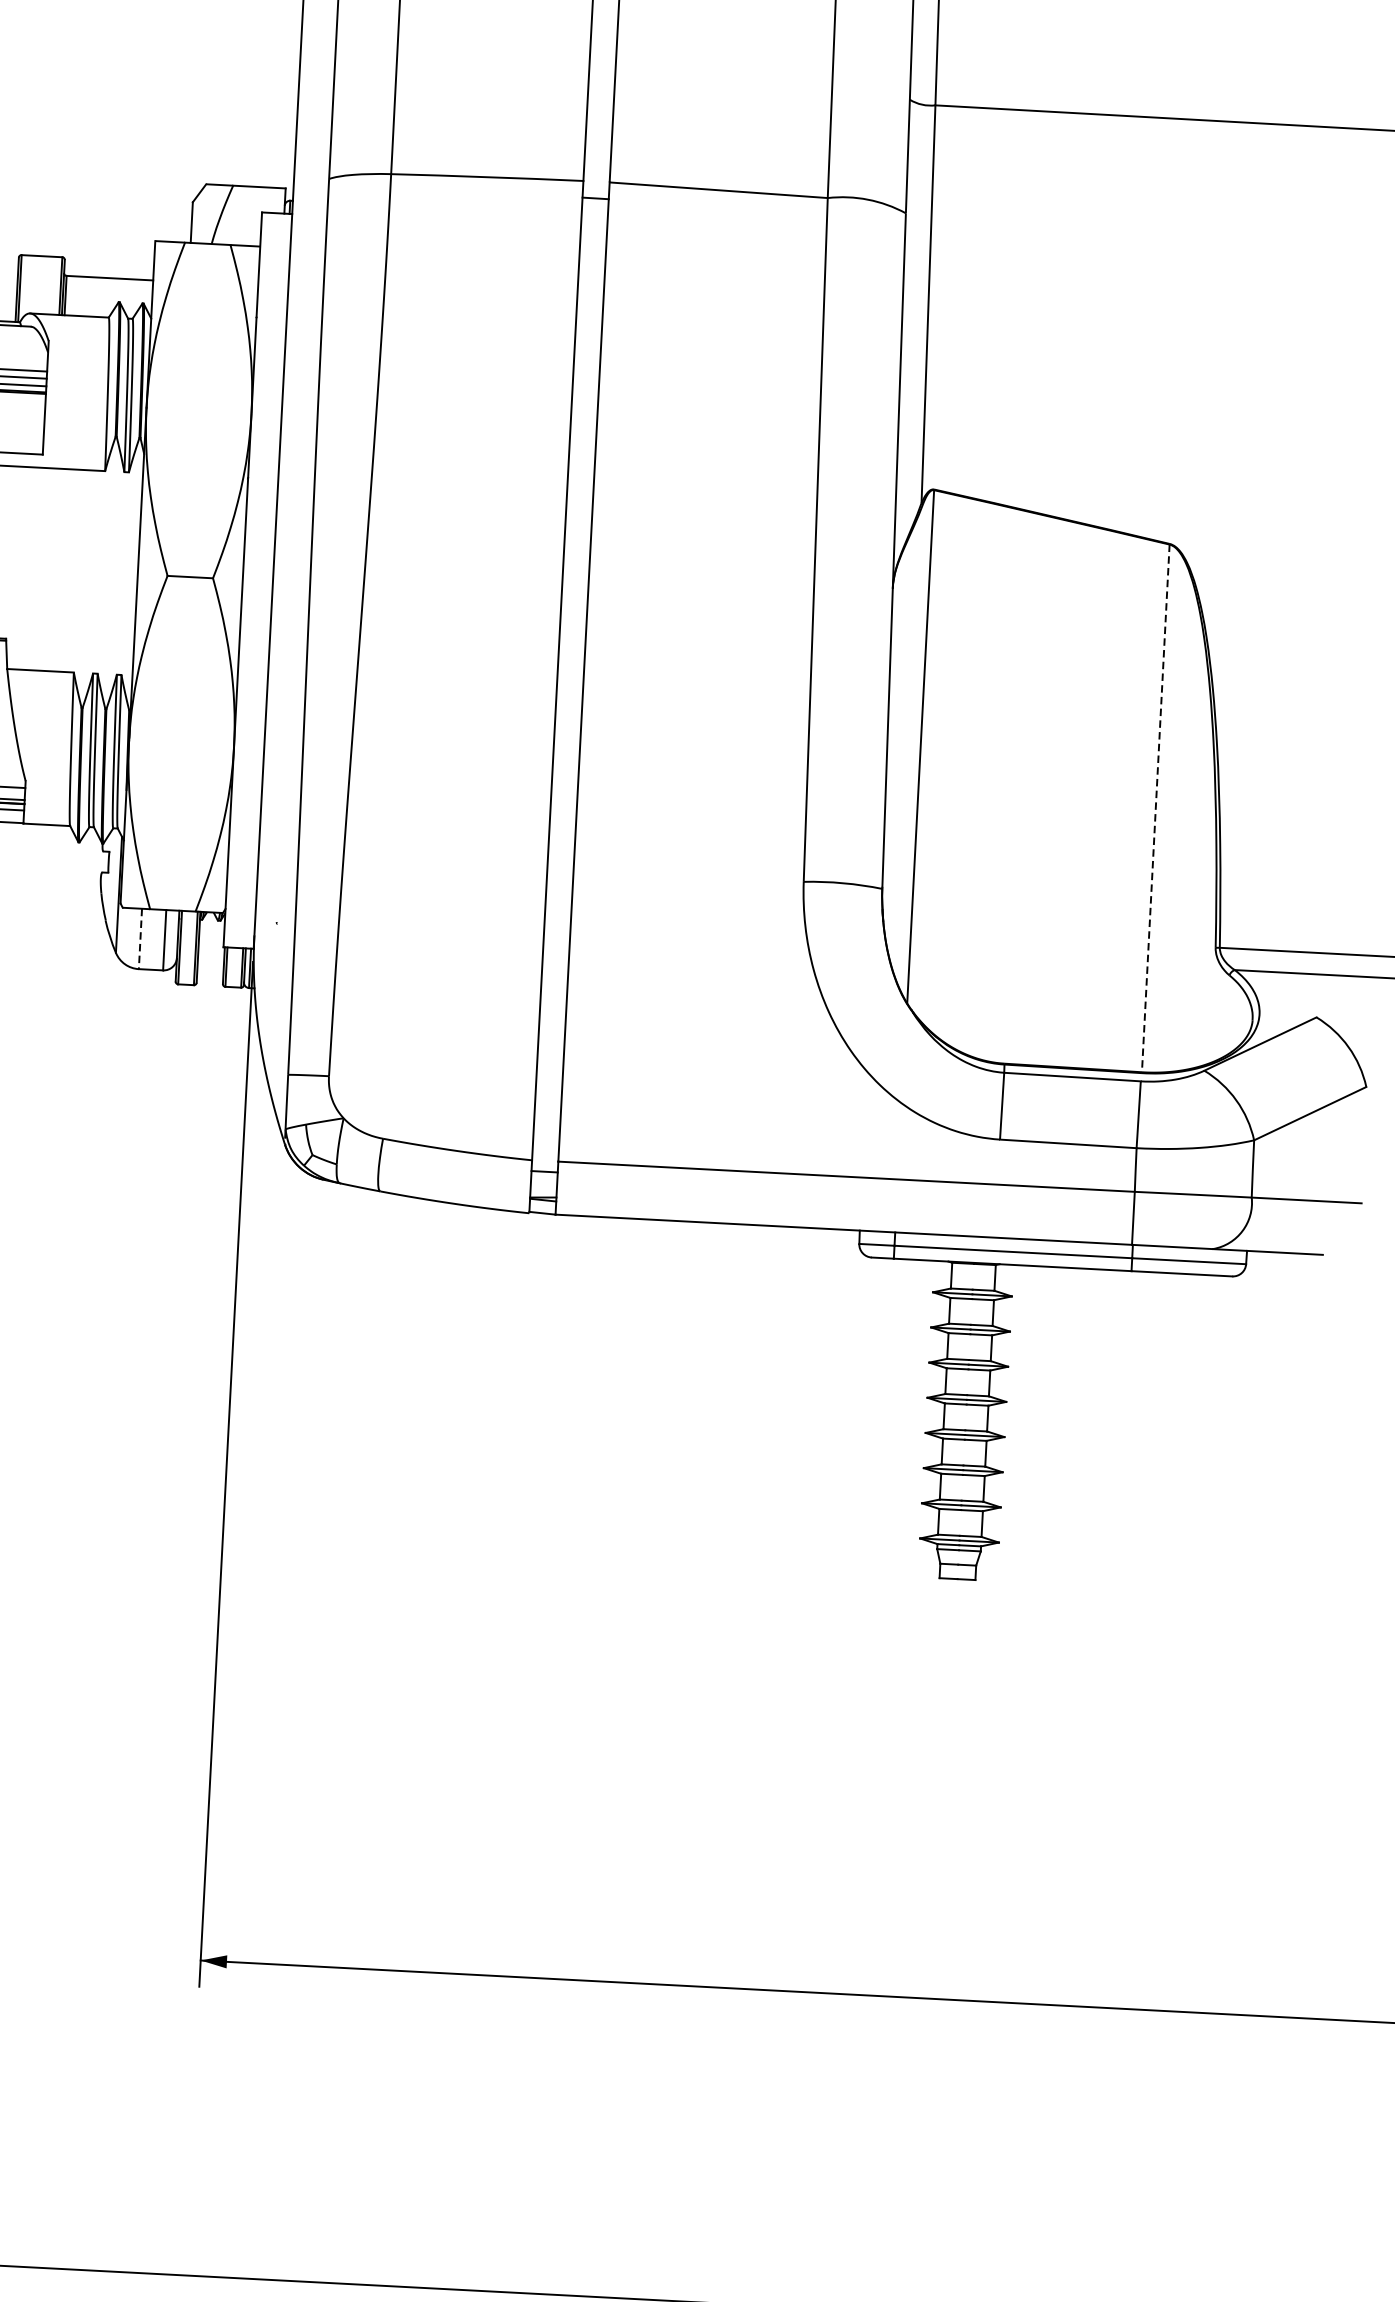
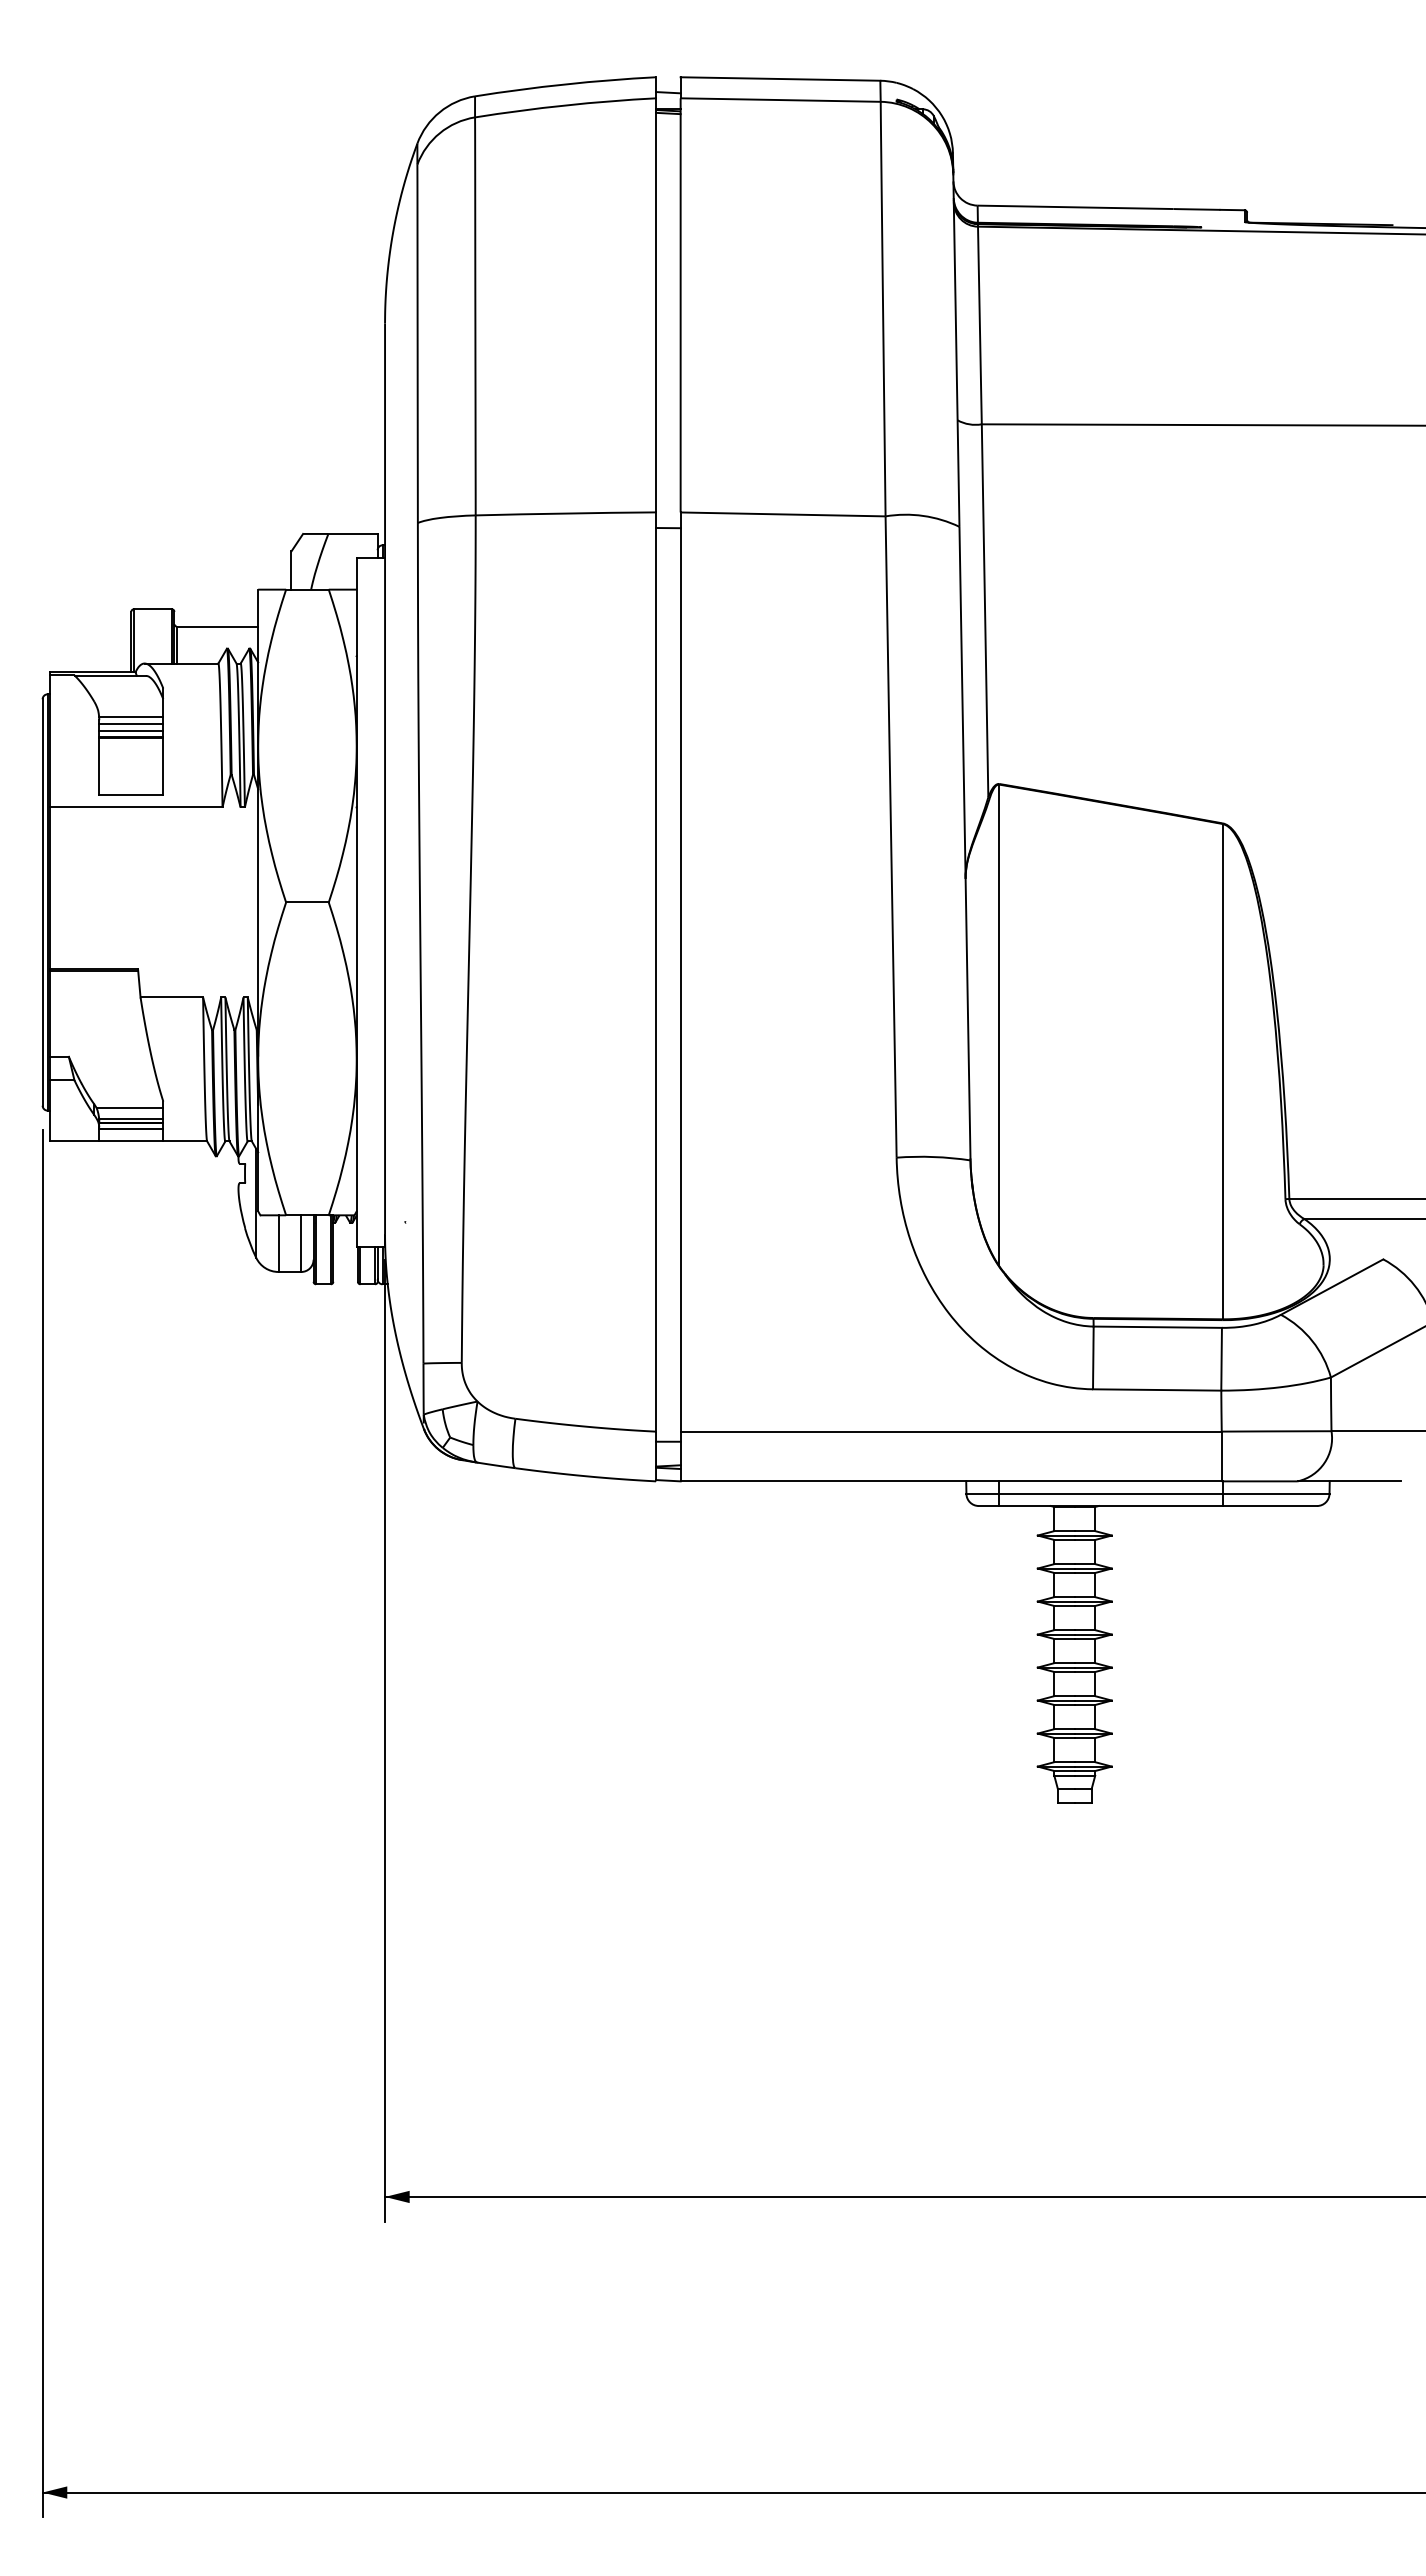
line: (1155, 808) -> (1222, 1071), dashed -> solid
line: (140, 939) -> (278, 1244), dashed -> solid

